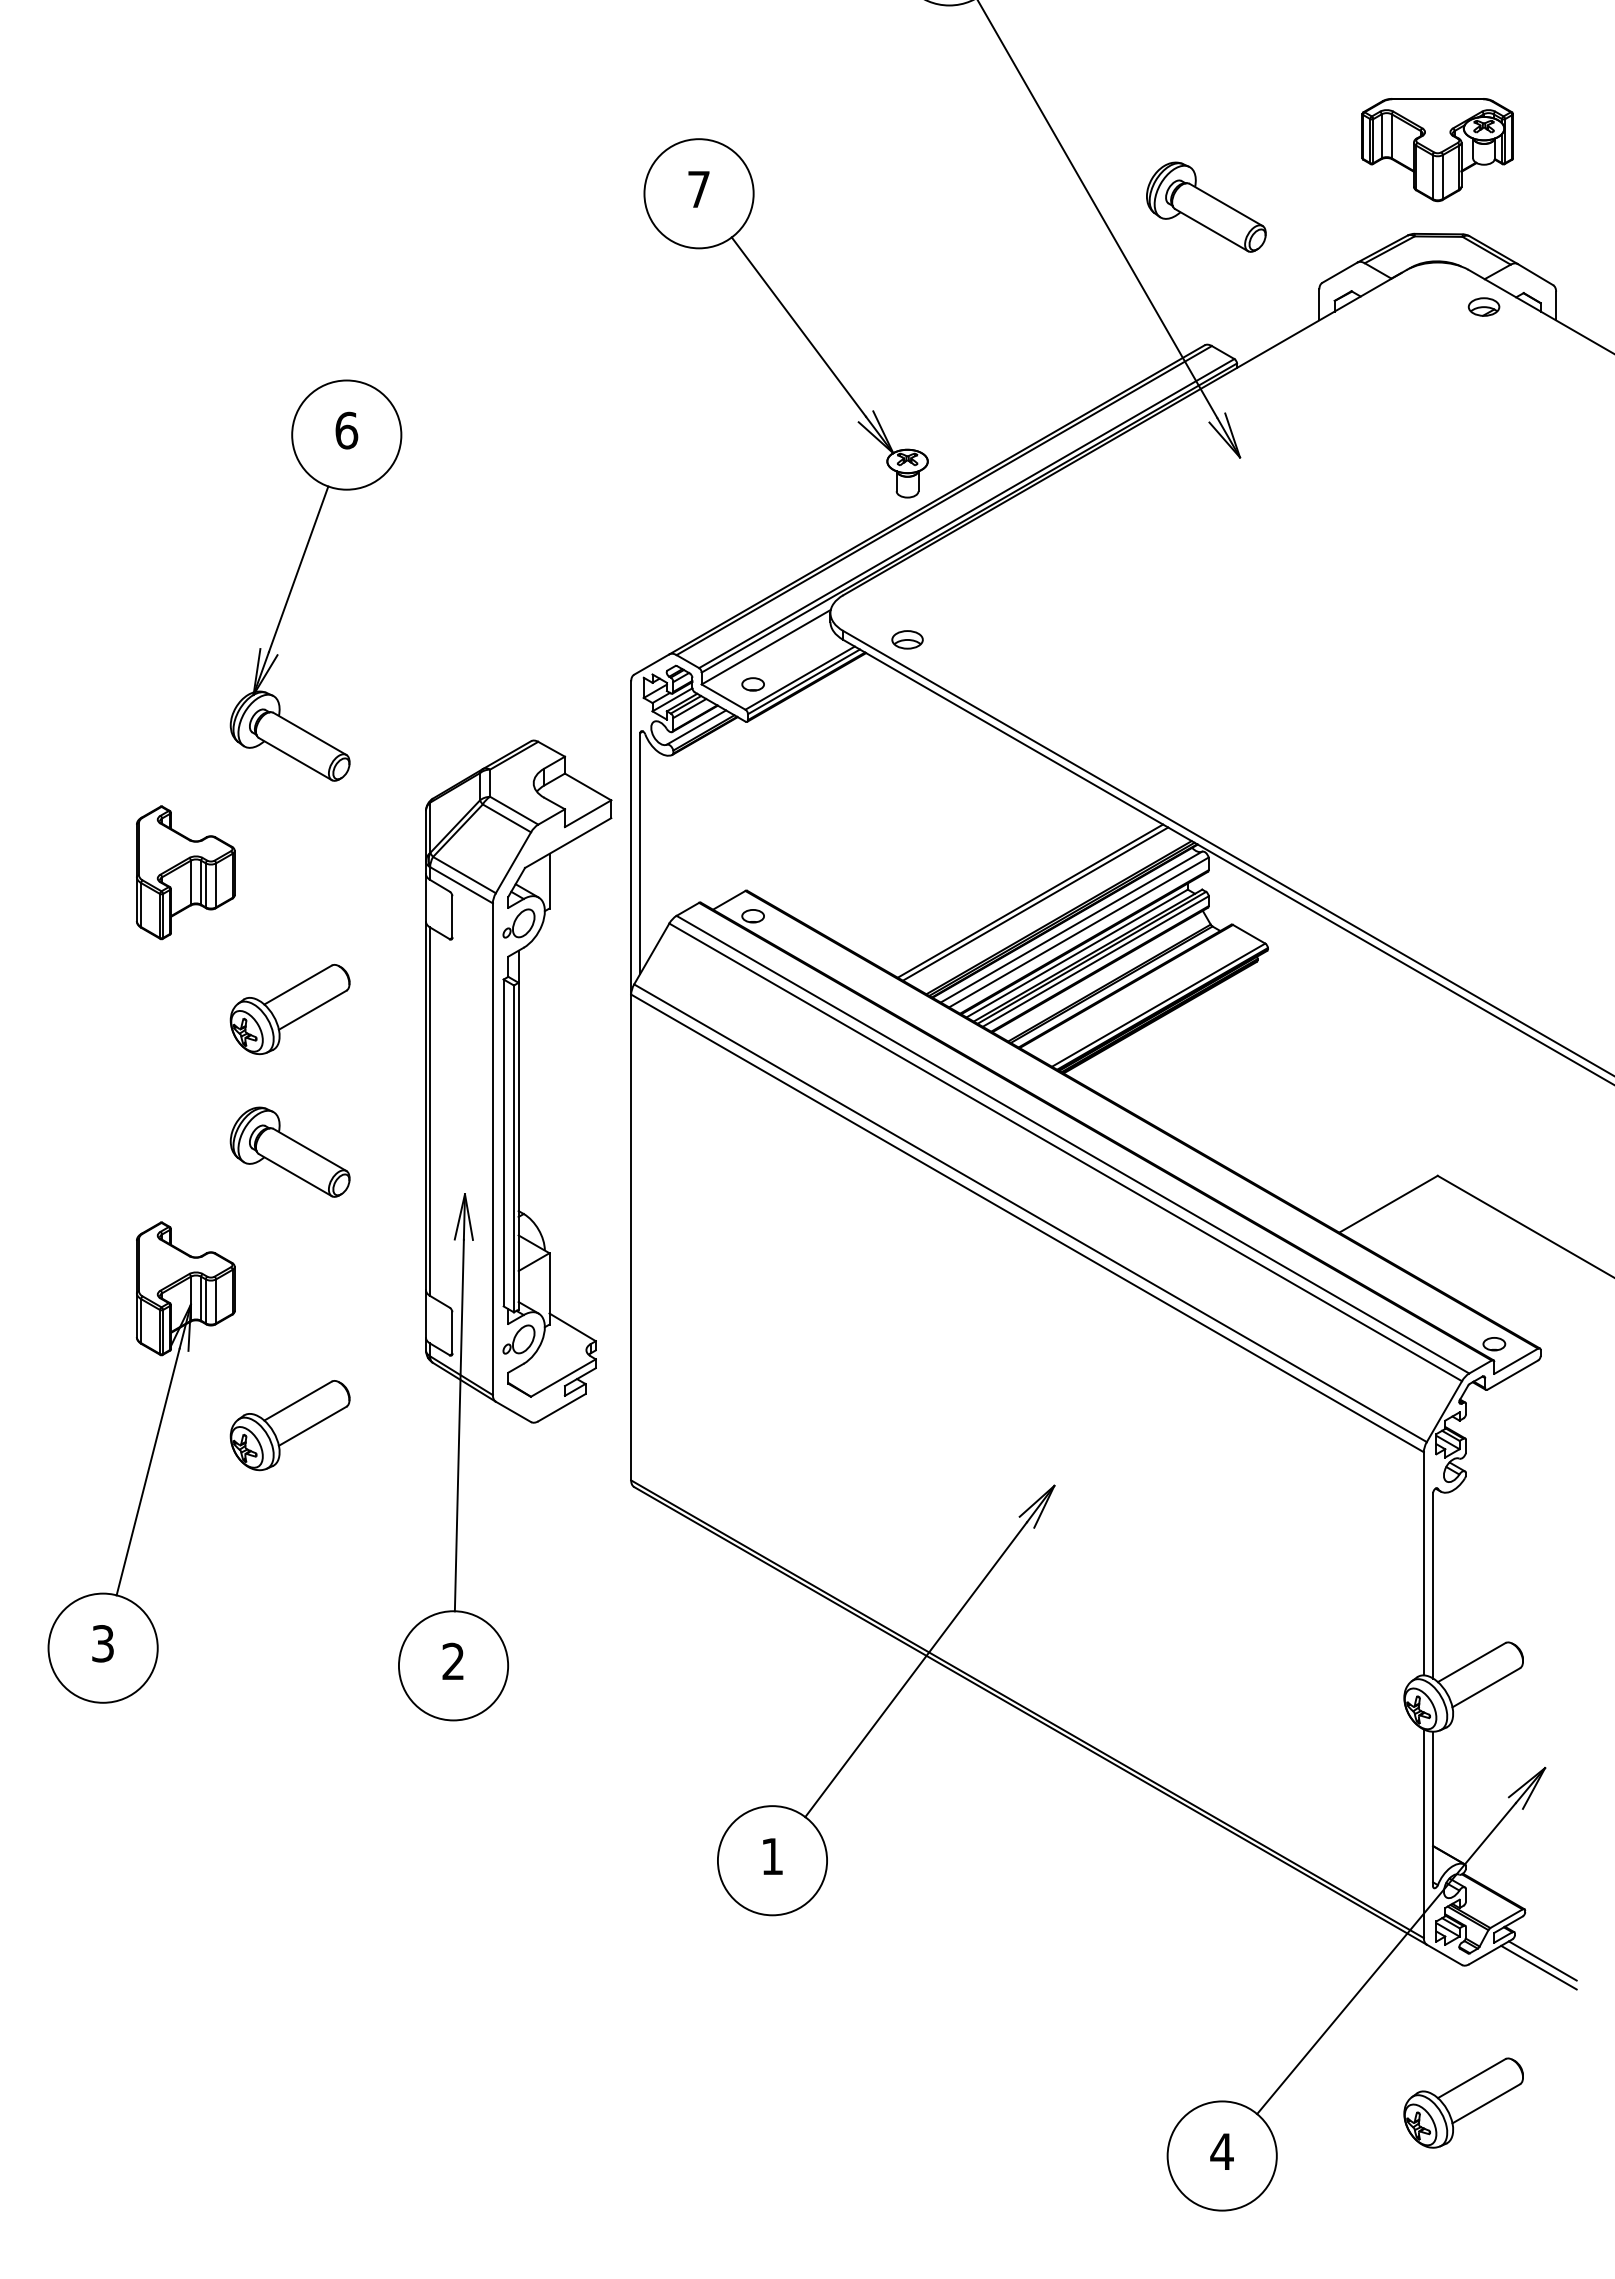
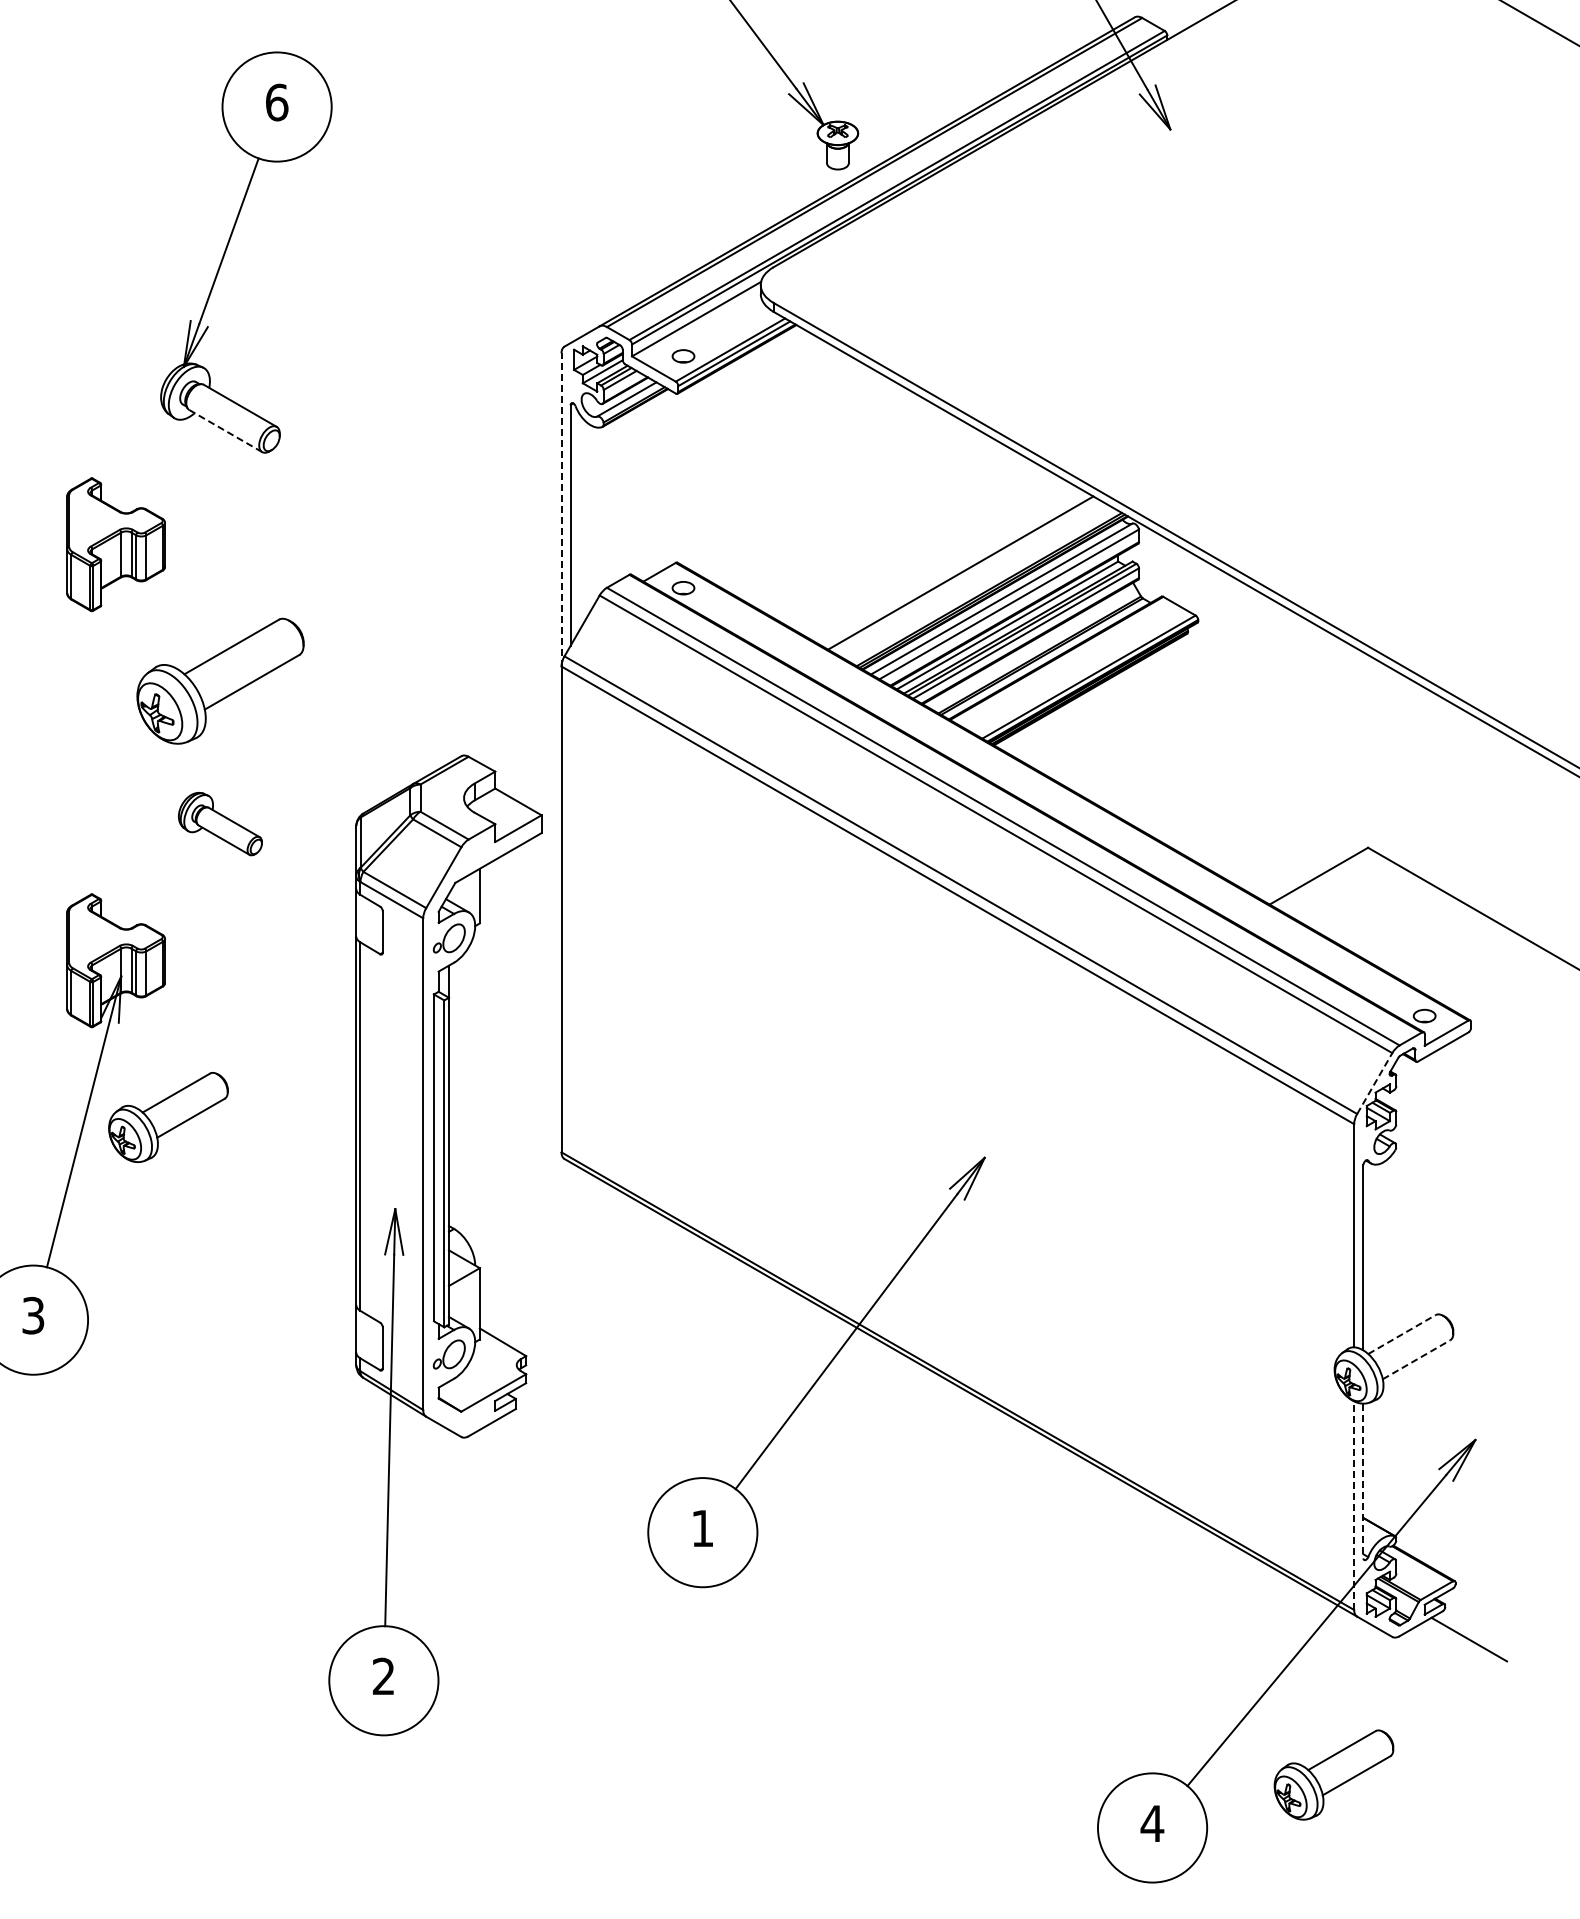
part: (907, 639) -> (837, 311), removed
line: (295, 759) -> (225, 431), solid -> dashed
line: (631, 837) -> (561, 509), solid -> dashed
line: (1035, 903) -> (965, 575), removed
part: (289, 1009) -> (219, 681), size x1.4
part: (289, 1151) -> (219, 823), size x0.7
part: (505, 1230) -> (435, 1245), moved
line: (1444, 1411) -> (1374, 1083), solid -> dashed
part: (289, 1425) -> (167, 1117), moved
line: (1471, 1662) -> (1401, 1334), solid -> dashed
line: (1486, 1687) -> (1416, 1359), solid -> dashed
line: (1433, 1809) -> (1363, 1481), solid -> dashed
line: (1423, 1833) -> (1353, 1505), solid -> dashed
line: (1542, 1960) -> (1472, 1632), removed
part: (1463, 2102) -> (1333, 1774), moved

